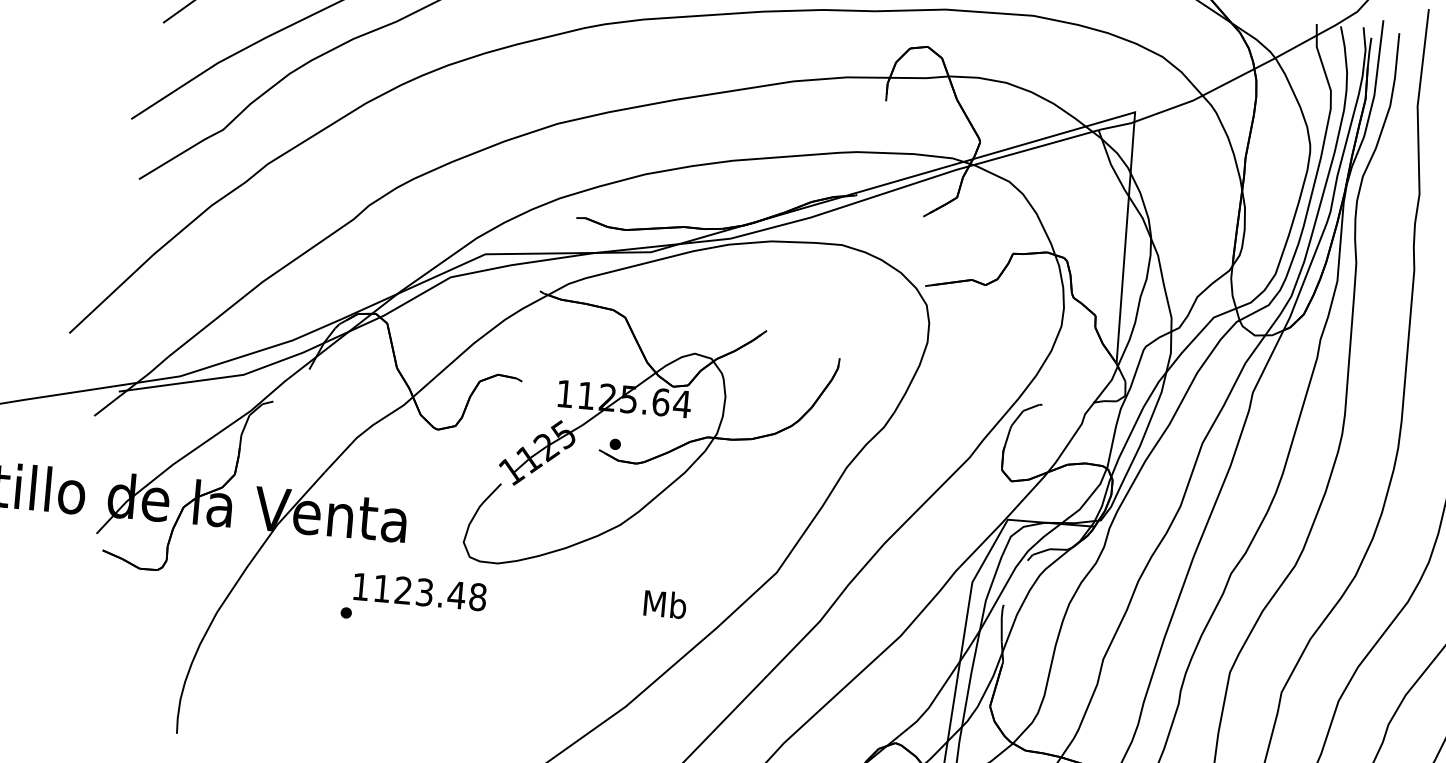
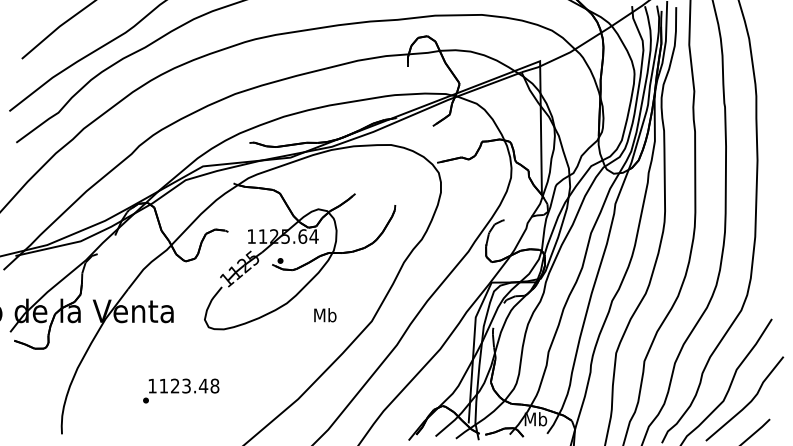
text: (414, 599) -> (181, 390), moved
text: (665, 604) -> (325, 315), moved

